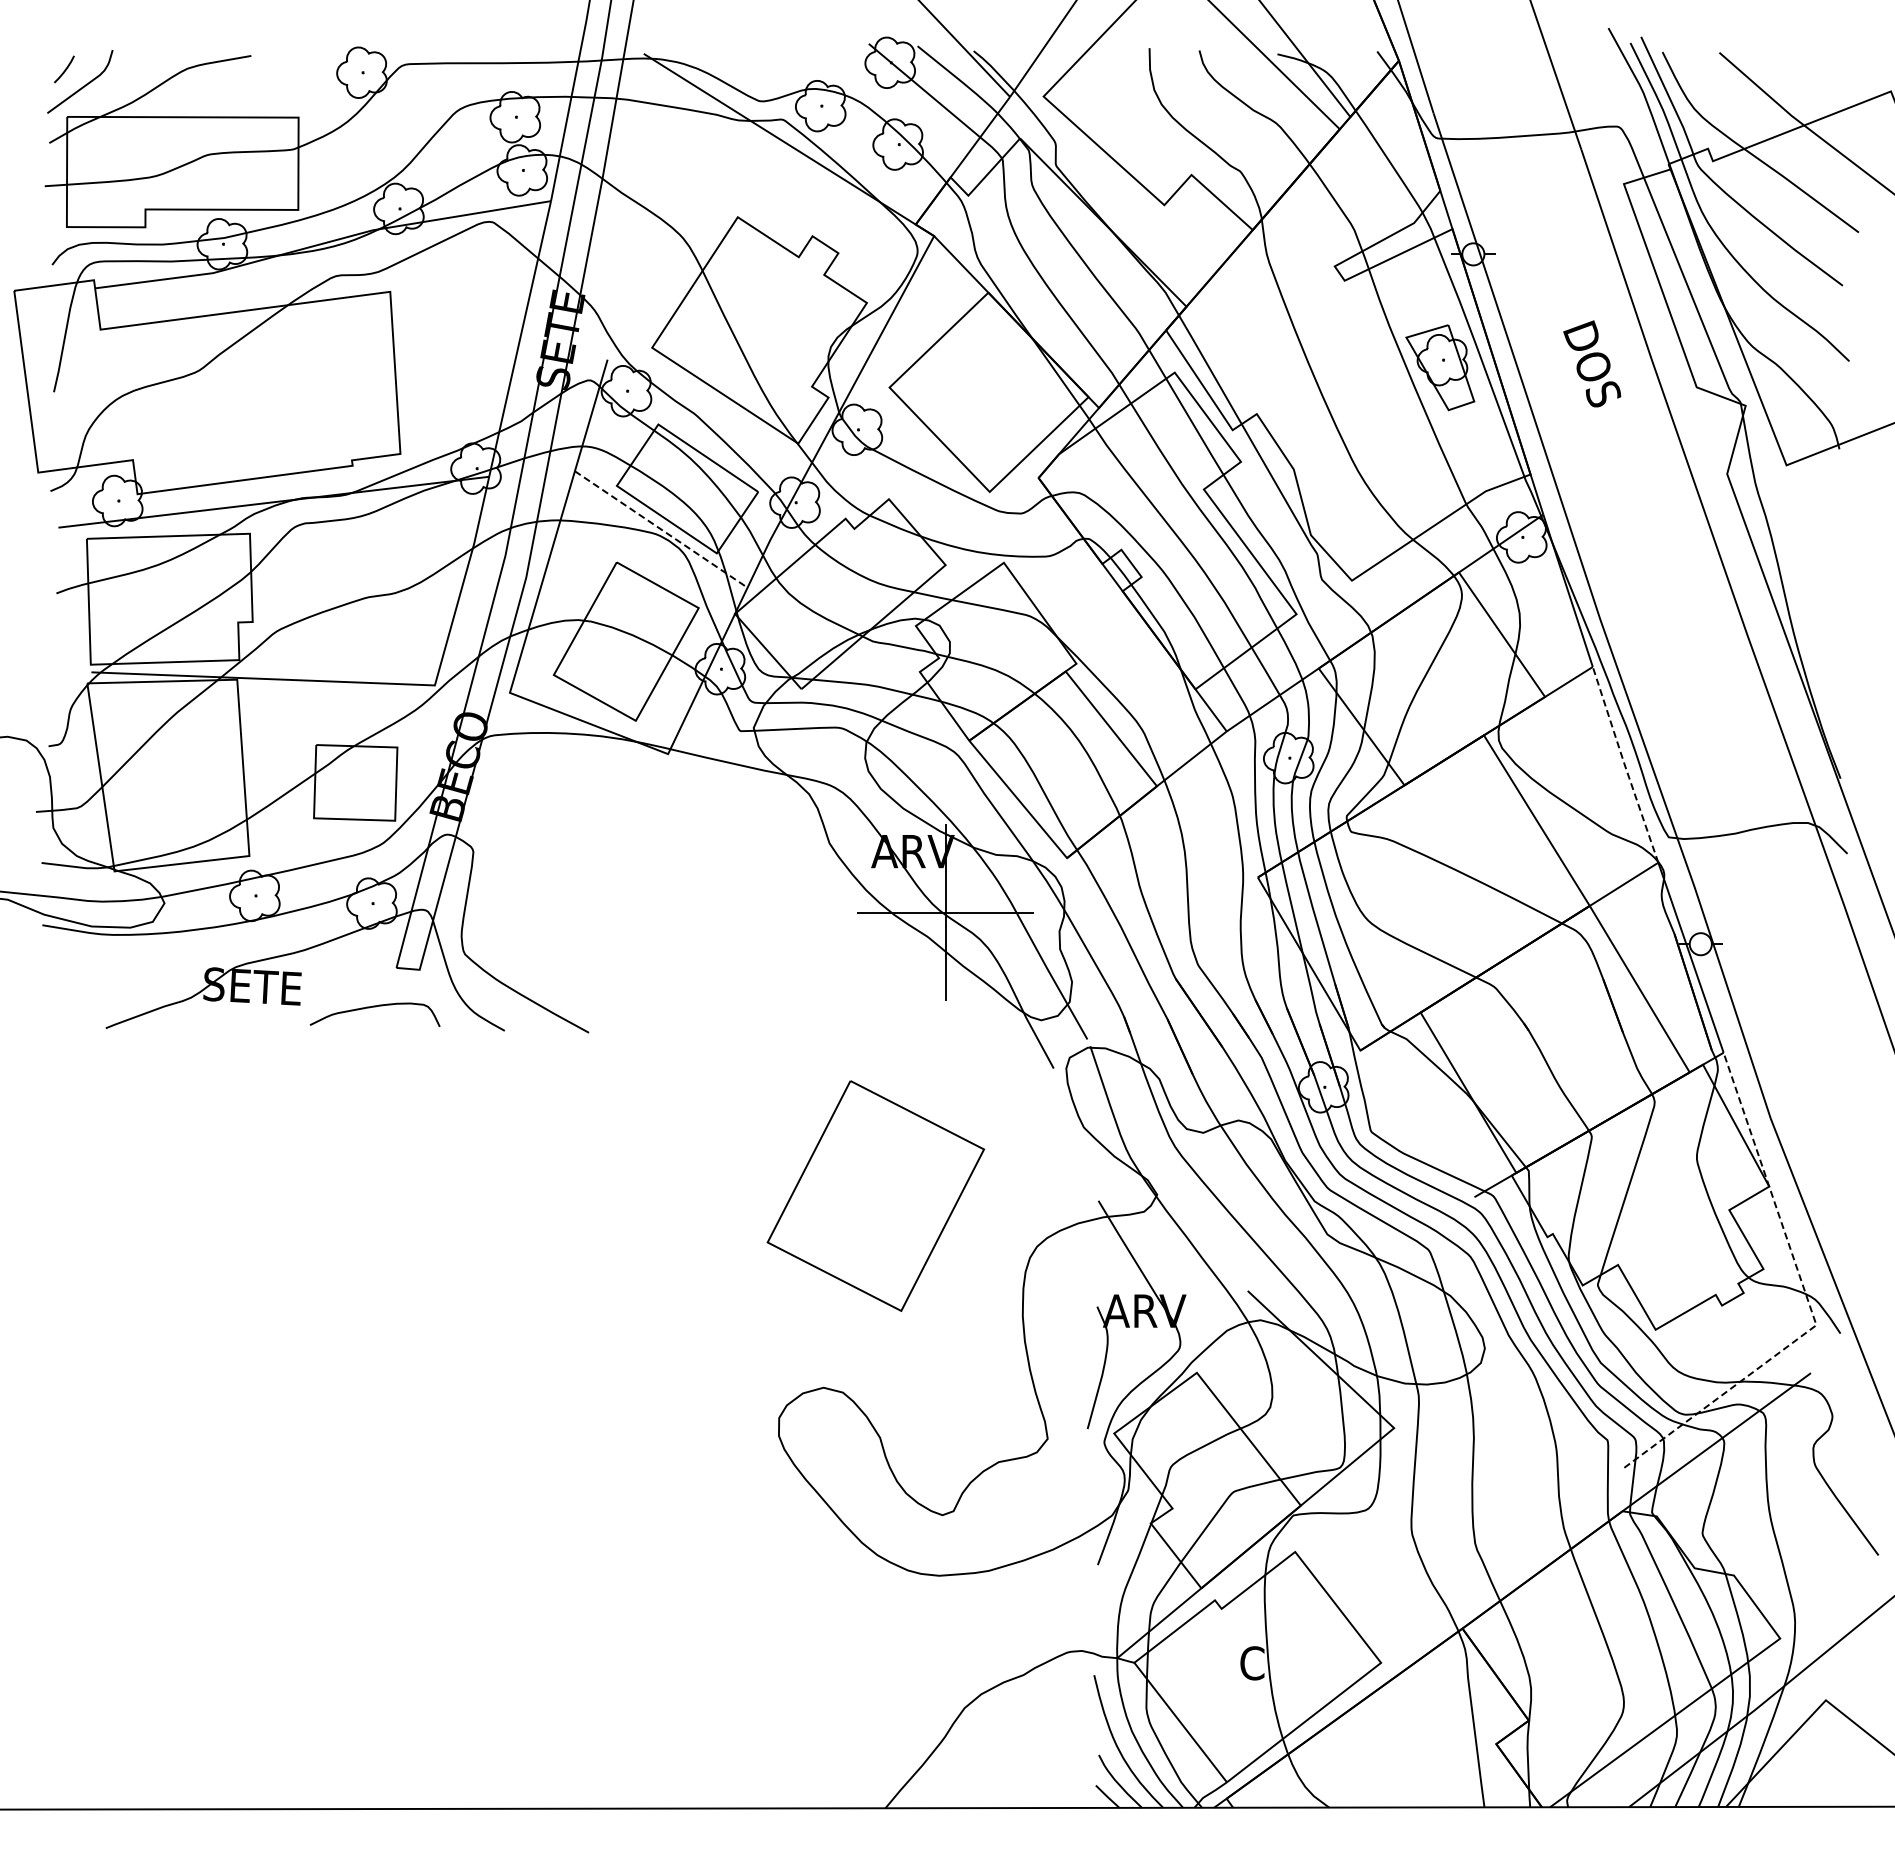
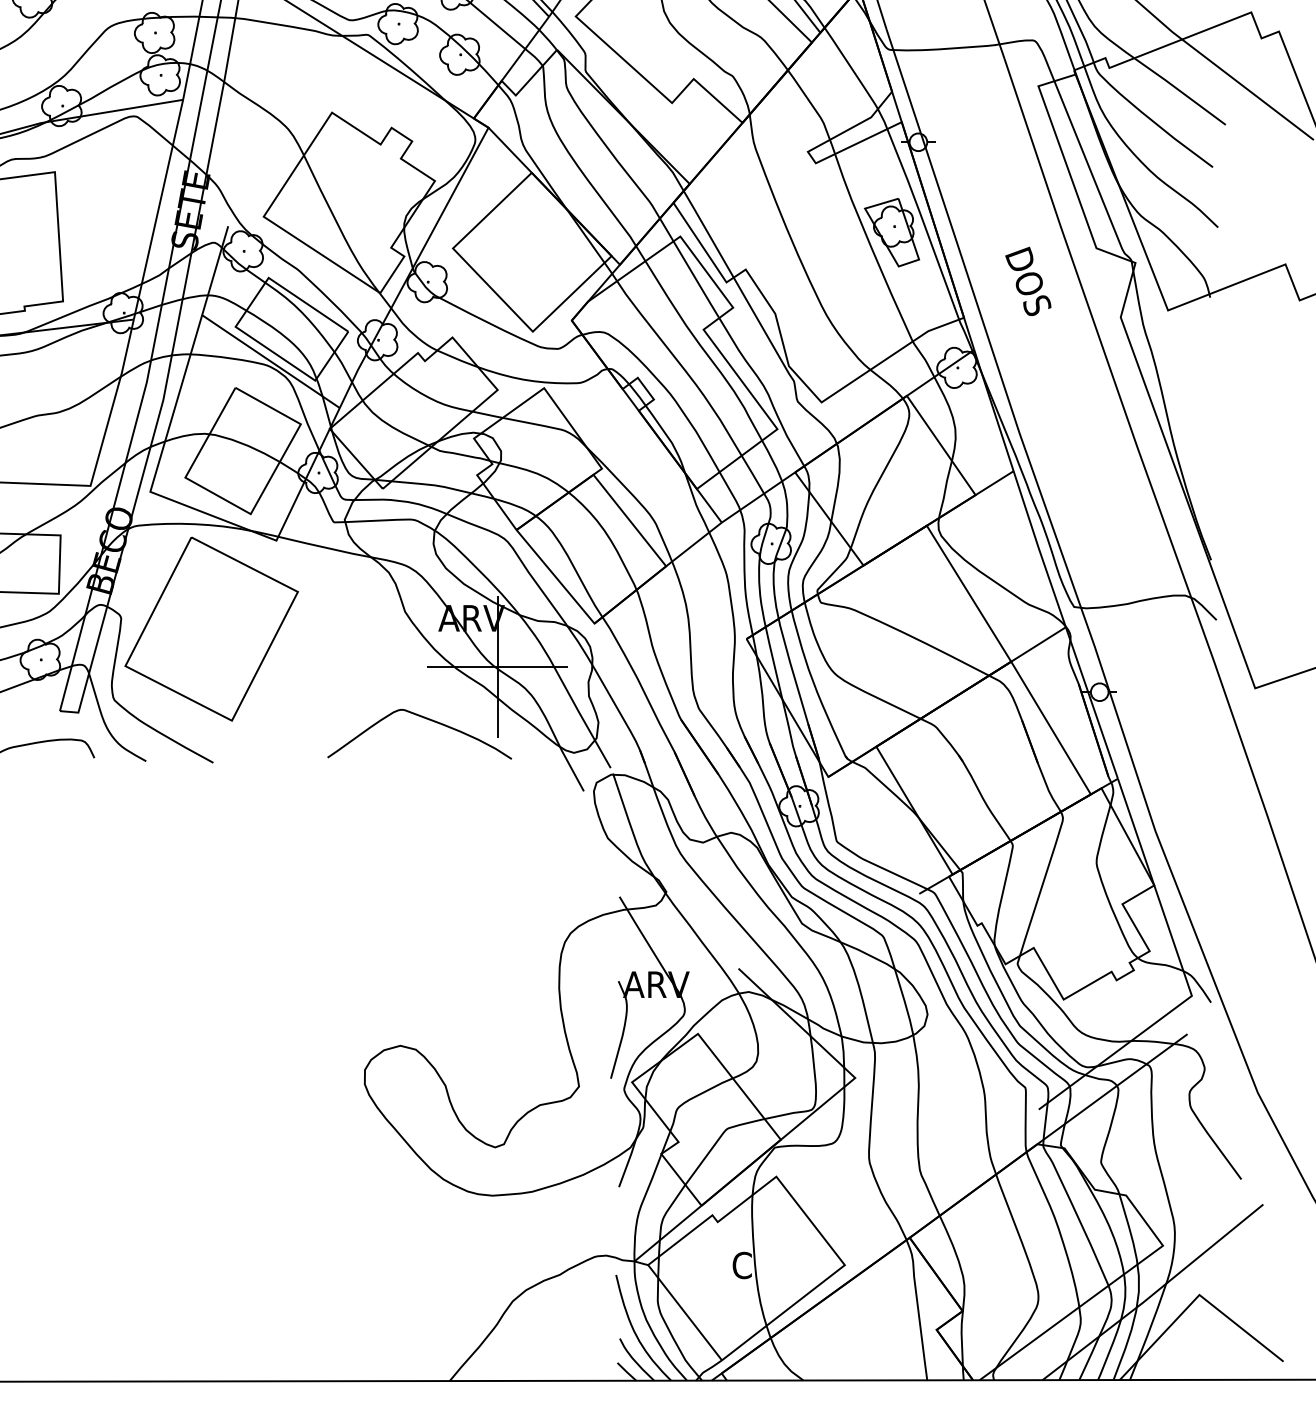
text: (1592, 363) -> (1028, 281), moved
line: (661, 529) -> (271, 361), dashed -> solid
line: (1624, 764) -> (1038, 548), dashed -> solid
curve: (854, 977) -> (425, 718), added
part: (875, 1195) -> (211, 628), moved
line: (1808, 1301) -> (1185, 977), dashed -> solid

